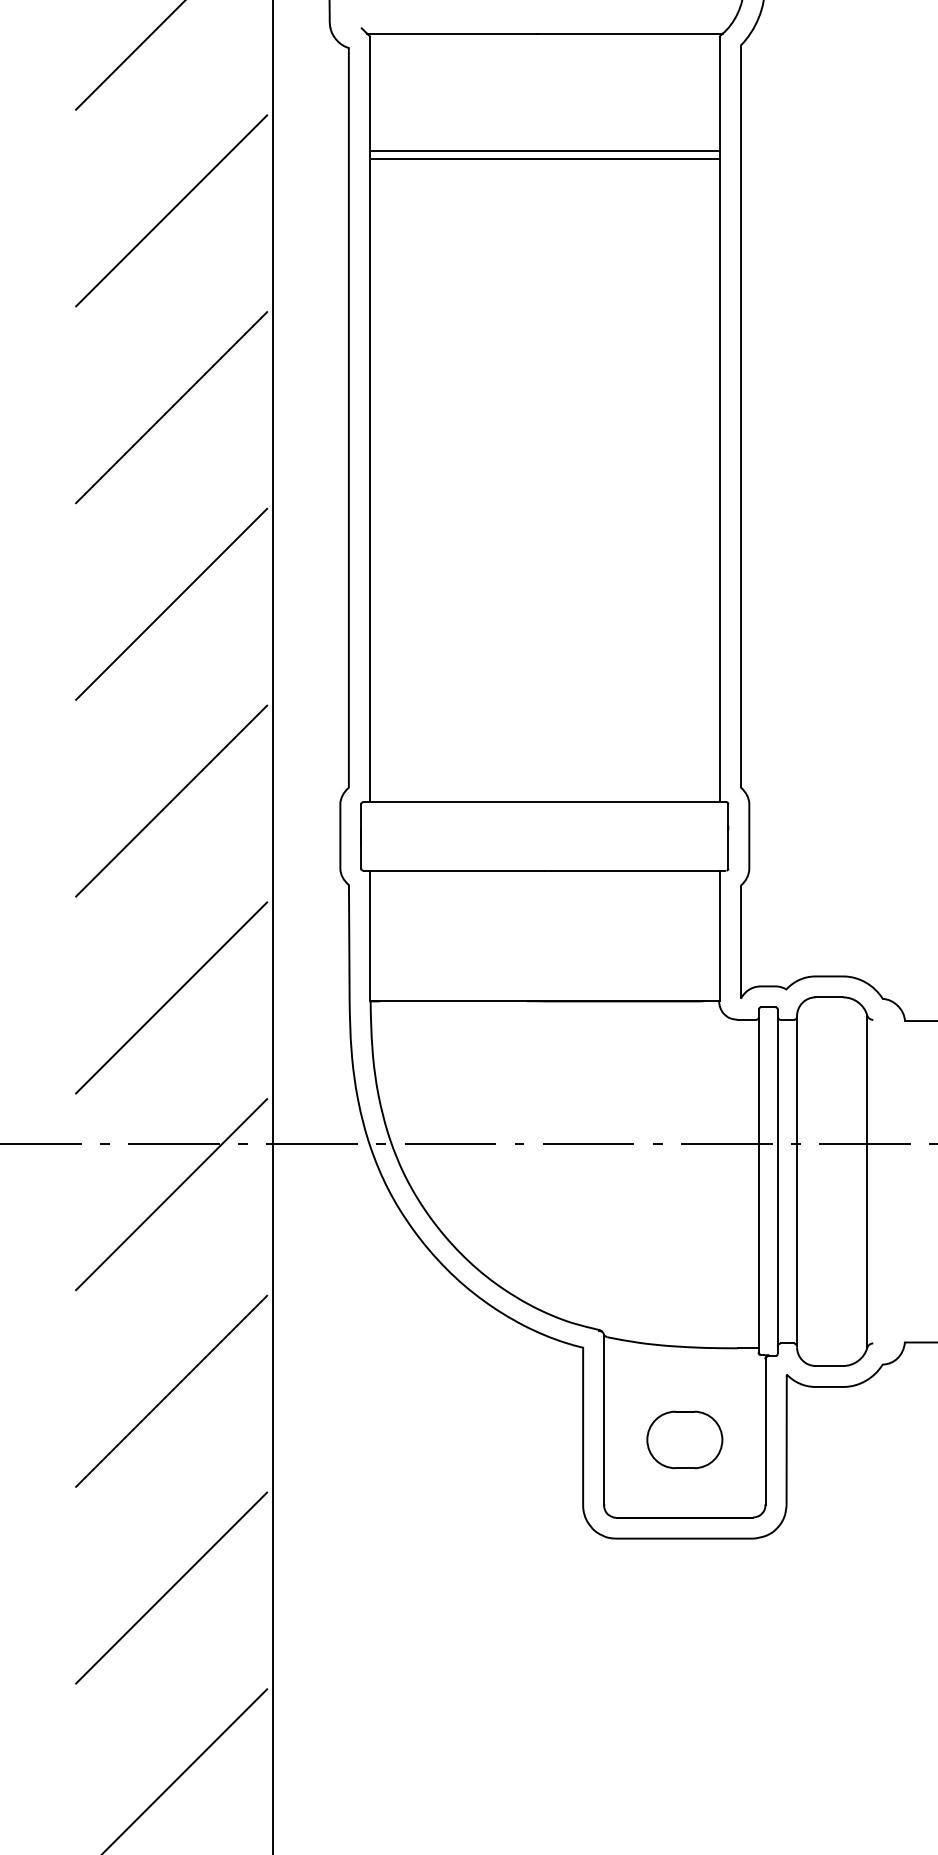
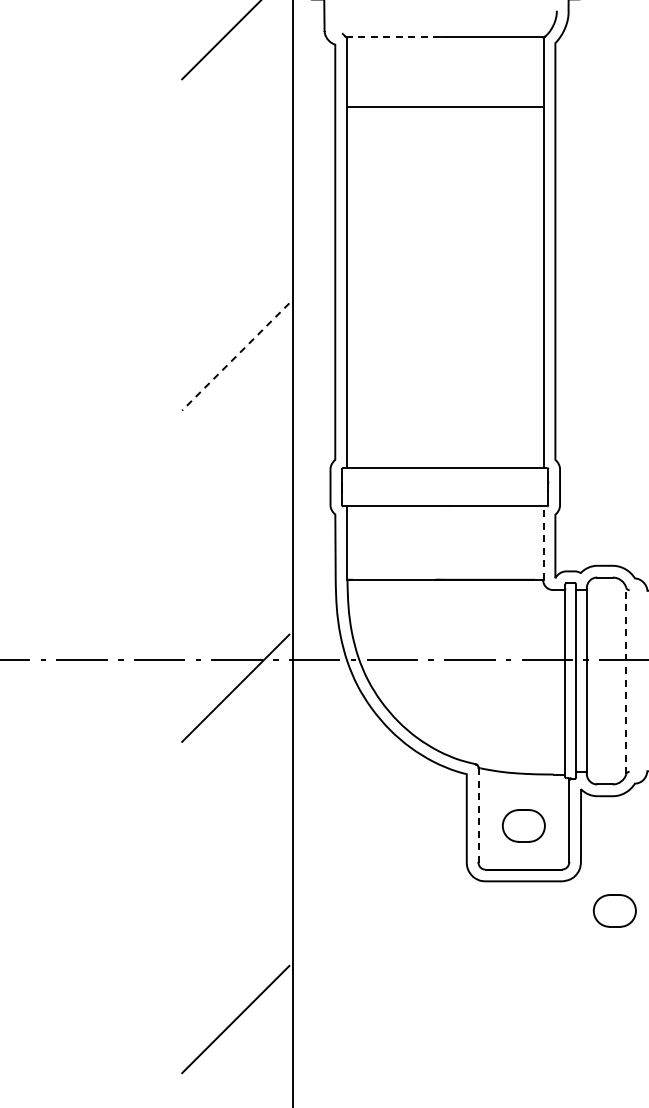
line: (452, 33) -> (393, 36), solid -> dashed
line: (545, 151) -> (445, 102), removed
line: (171, 209) -> (235, 135), removed
line: (171, 407) -> (235, 246), removed
line: (171, 603) -> (235, 356), solid -> dashed
line: (171, 799) -> (235, 466), removed
line: (719, 936) -> (543, 543), solid -> dashed
line: (171, 997) -> (235, 577), removed
line: (867, 1180) -> (626, 680), solid -> dashed
line: (171, 1391) -> (235, 798), removed
line: (604, 1421) -> (478, 815), solid -> dashed
line: (171, 1586) -> (235, 908), removed
part: (846, 1590) -> (614, 910), added

